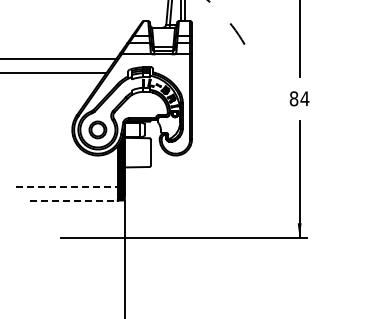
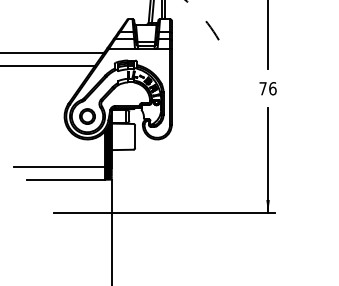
text: (299, 98) -> (267, 88), 84 -> 76
line: (67, 186) -> (60, 167), dashed -> solid
line: (73, 201) -> (65, 180), dashed -> solid

